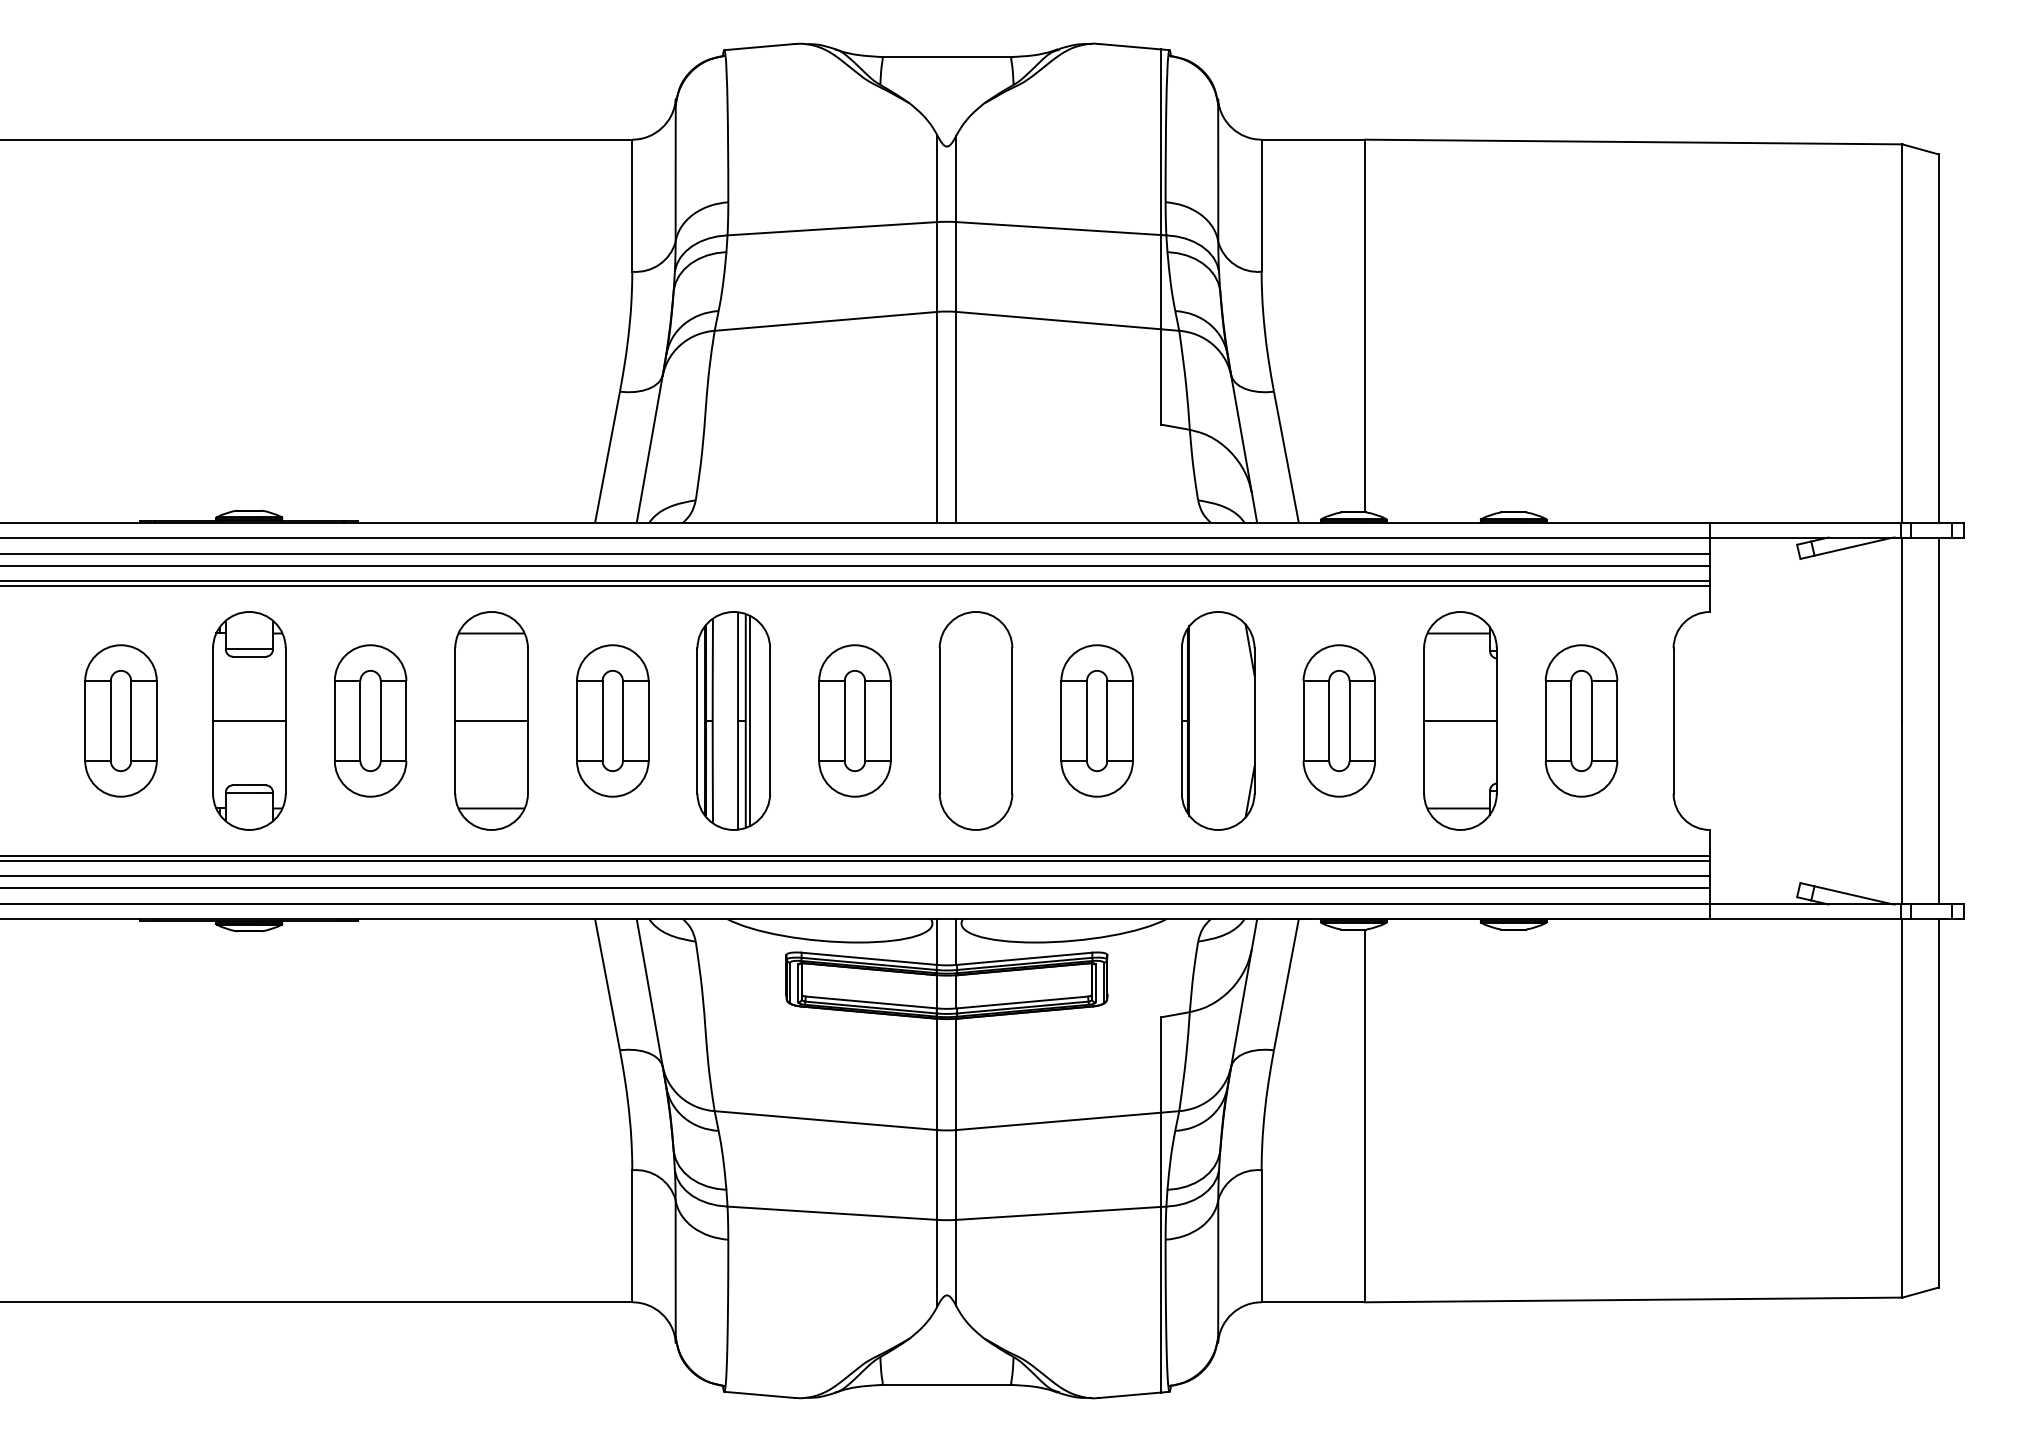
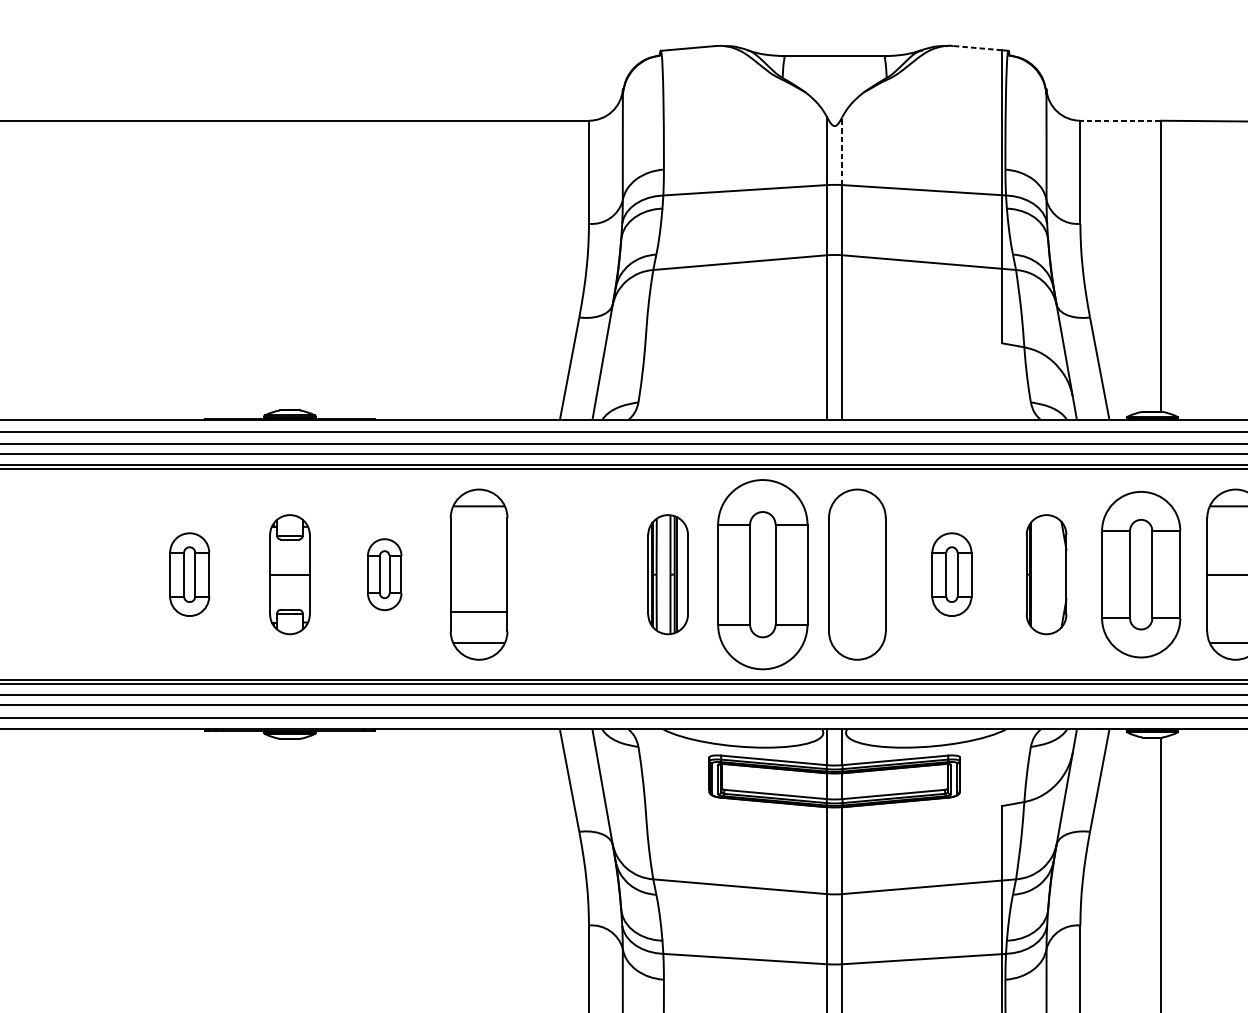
line: (1129, 46) -> (977, 47), solid -> dashed
line: (1313, 139) -> (1120, 120), solid -> dashed
line: (956, 178) -> (842, 151), solid -> dashed
part: (120, 720) -> (189, 574), size x0.7
part: (249, 720) -> (290, 574), size x0.7
part: (370, 720) -> (384, 574), size x0.6
line: (491, 720) -> (479, 611), moved
part: (612, 720) -> (573, 574), removed
part: (733, 720) -> (667, 574), size x0.7
part: (854, 720) -> (762, 574), size x1.6
part: (1096, 720) -> (951, 574), size x0.7
part: (1218, 720) -> (1046, 574), size x0.7
part: (1338, 720) -> (1140, 574), size x1.4

